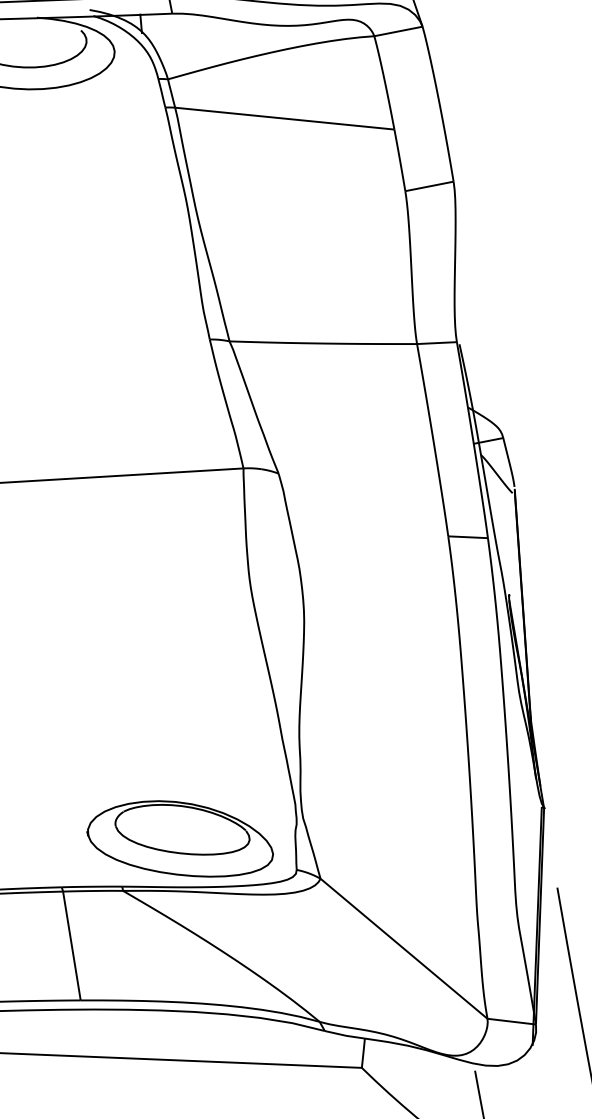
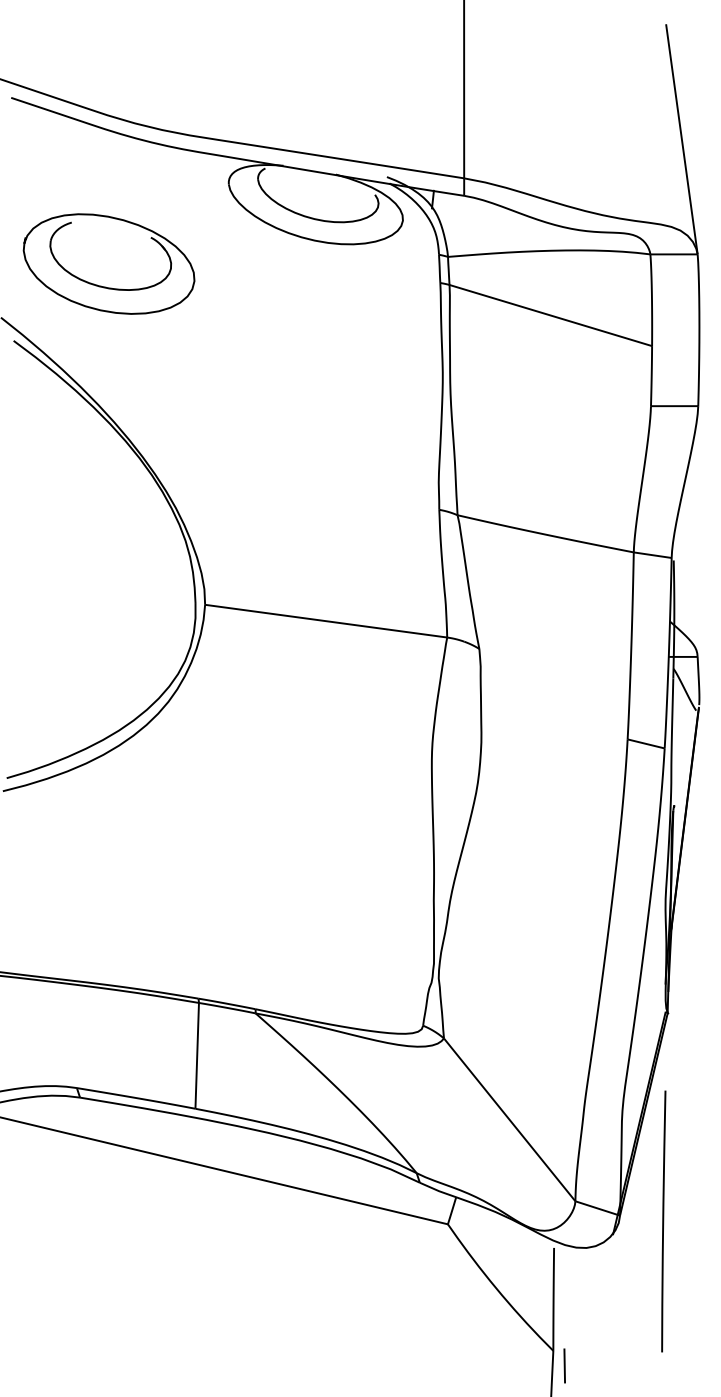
part: (178, 839) -> (317, 975), removed

